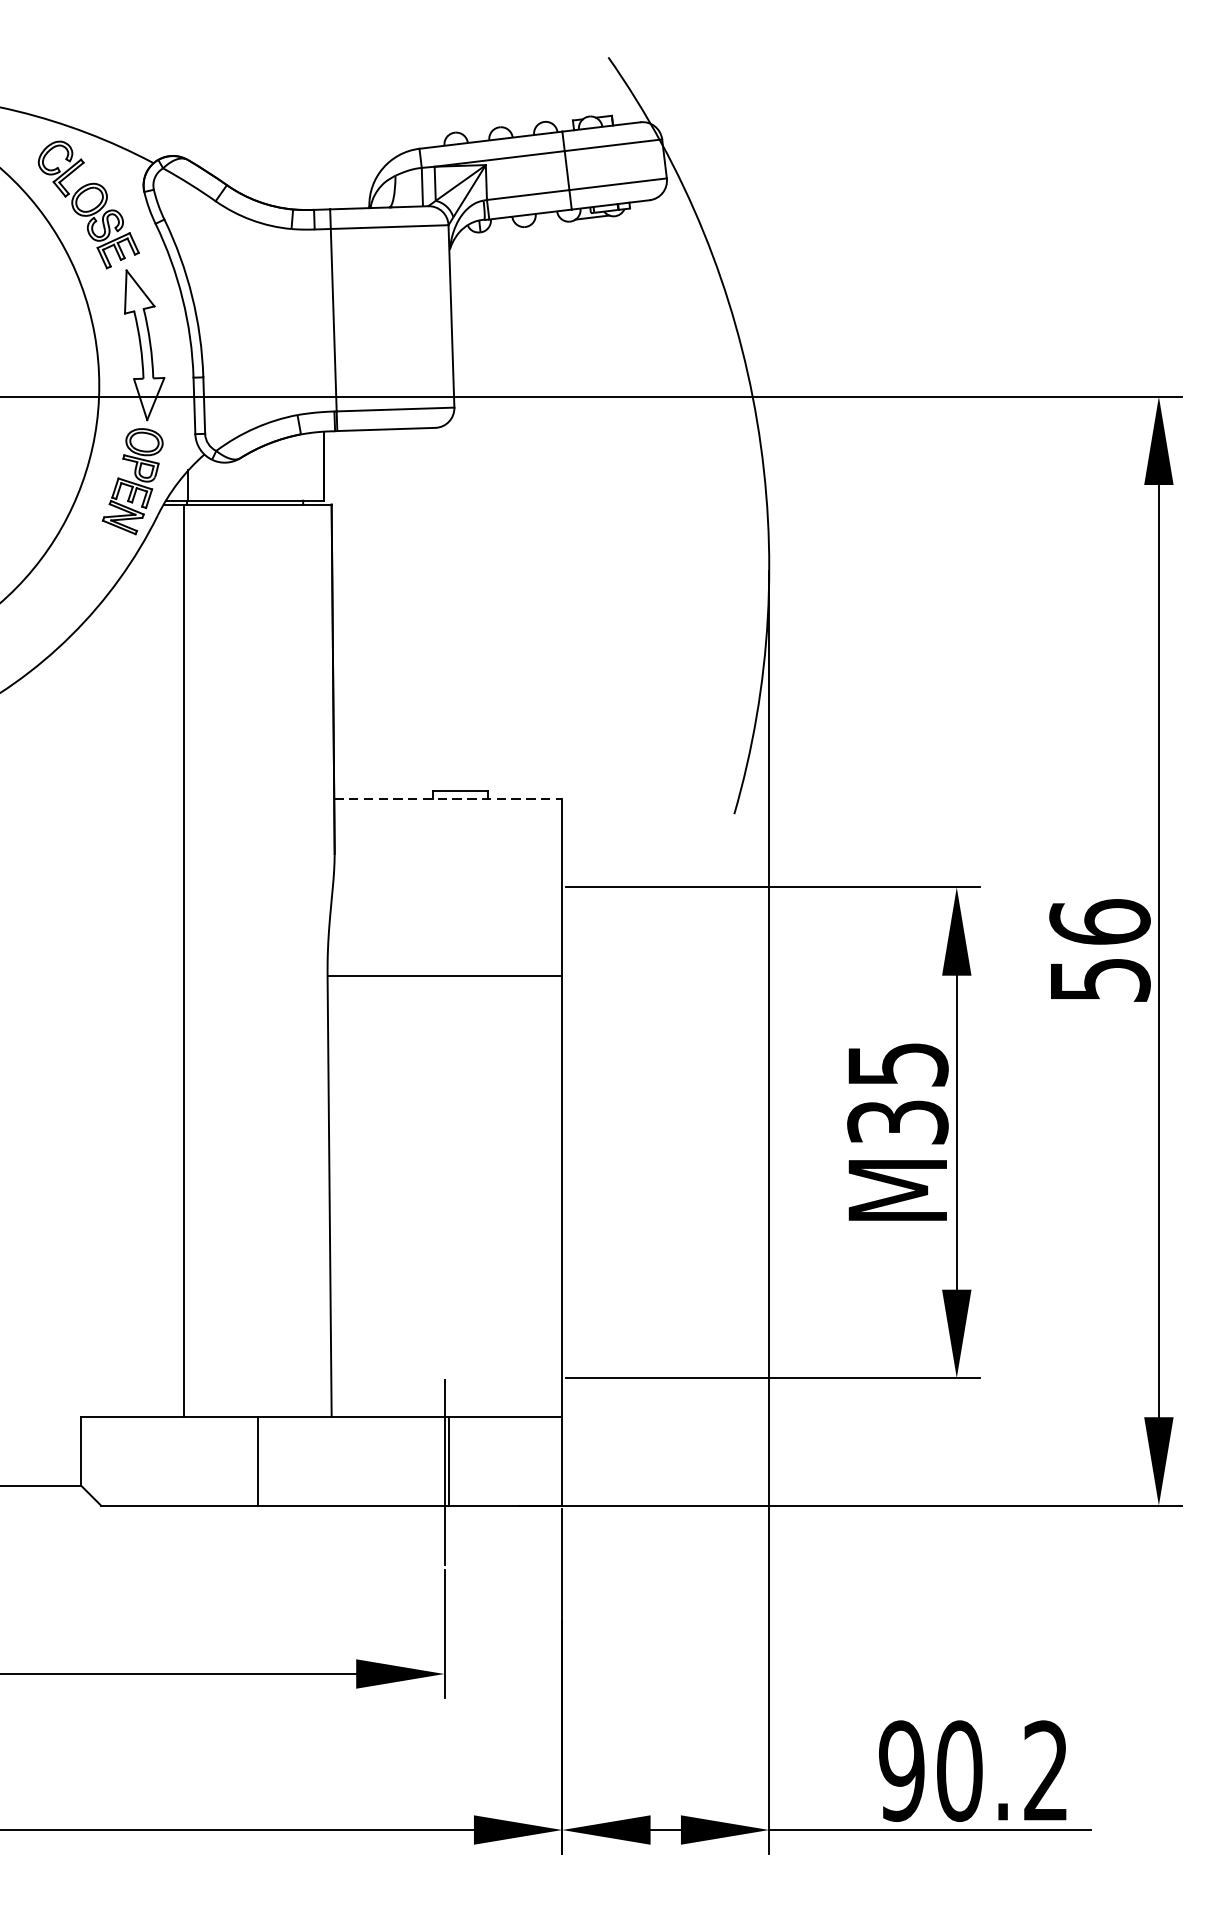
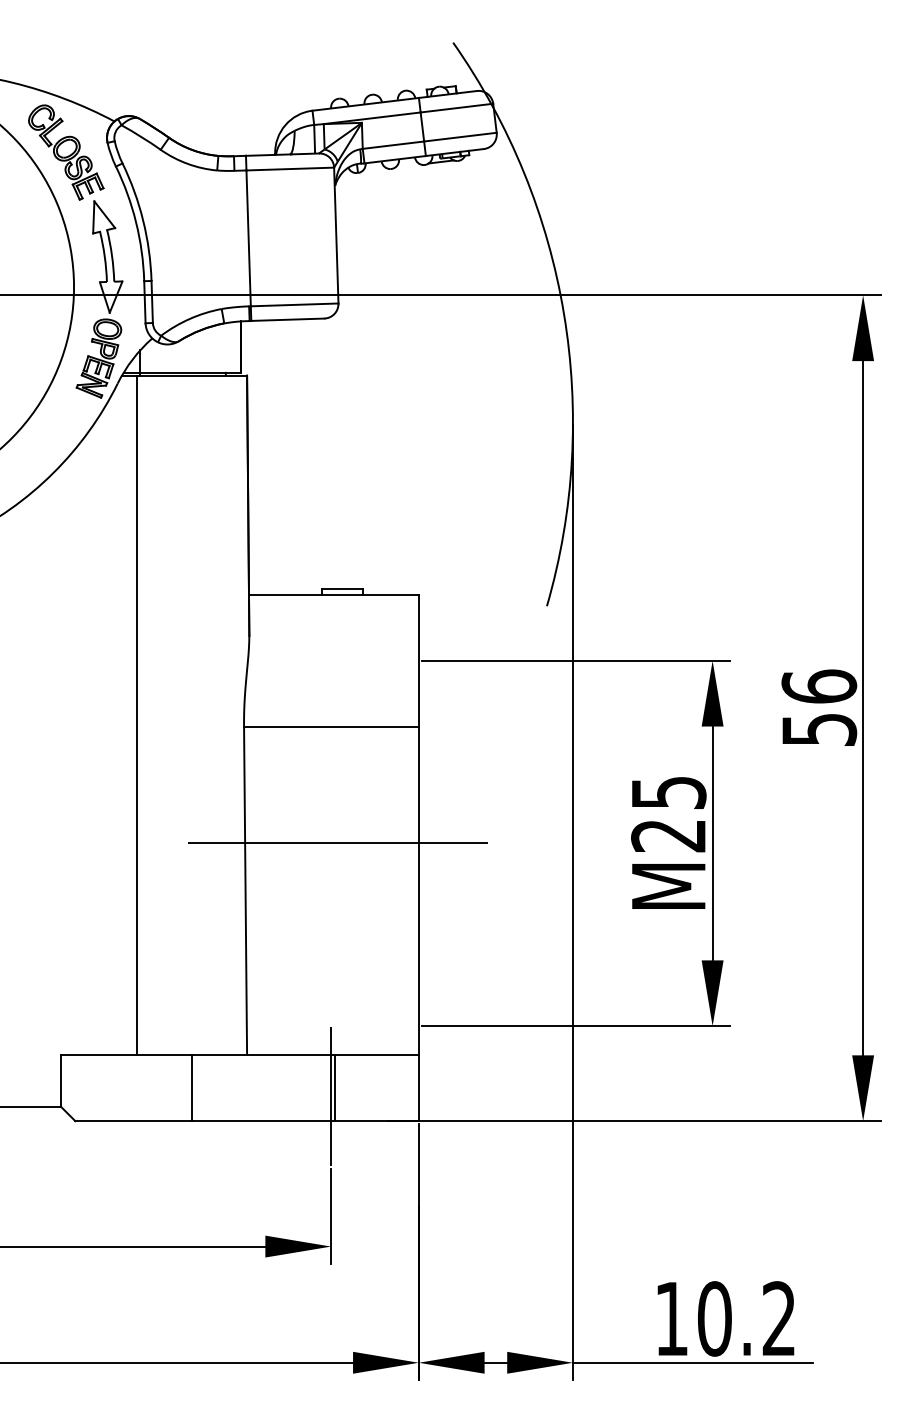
line: (447, 798) -> (333, 594), dashed -> solid
text: (897, 1122) -> (668, 835), M35 -> M25
line: (453, 1132) -> (337, 843), added
text: (901, 1770) -> (671, 1318), 90.2 -> 10.2

